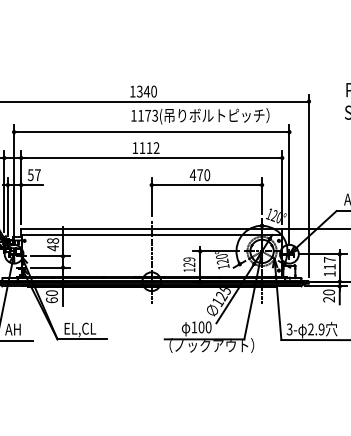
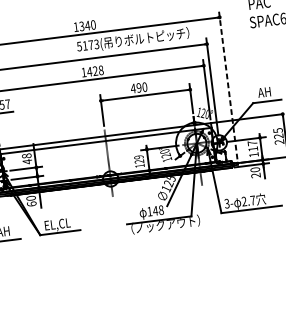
text: (133, 115) -> (79, 46), 1173( -> 5173(
text: (149, 148) -> (95, 71), 1112 -> 1428
text: (200, 175) -> (139, 88), 470 -> 490
line: (308, 185) -> (227, 85), solid -> dashed
text: (204, 327) -> (157, 210), 100 -> 148
text: (321, 329) -> (252, 200), 2.9 -> 2.7

